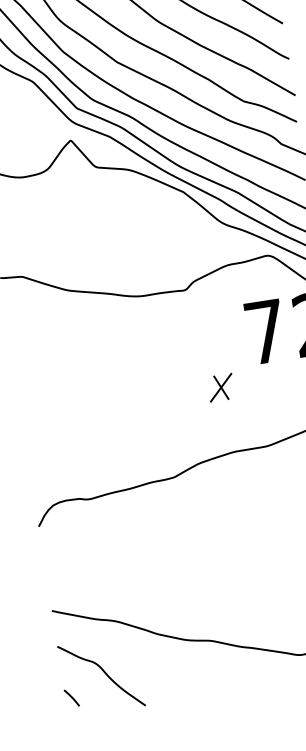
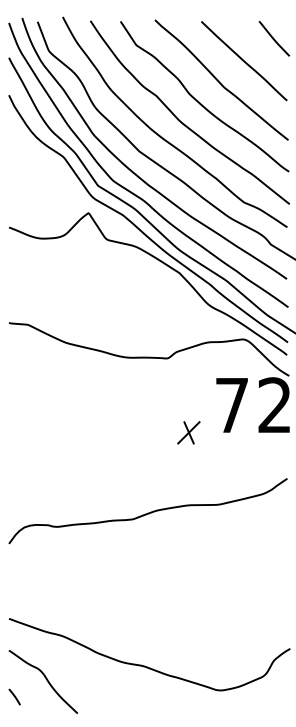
part: (220, 387) -> (188, 432), moved

